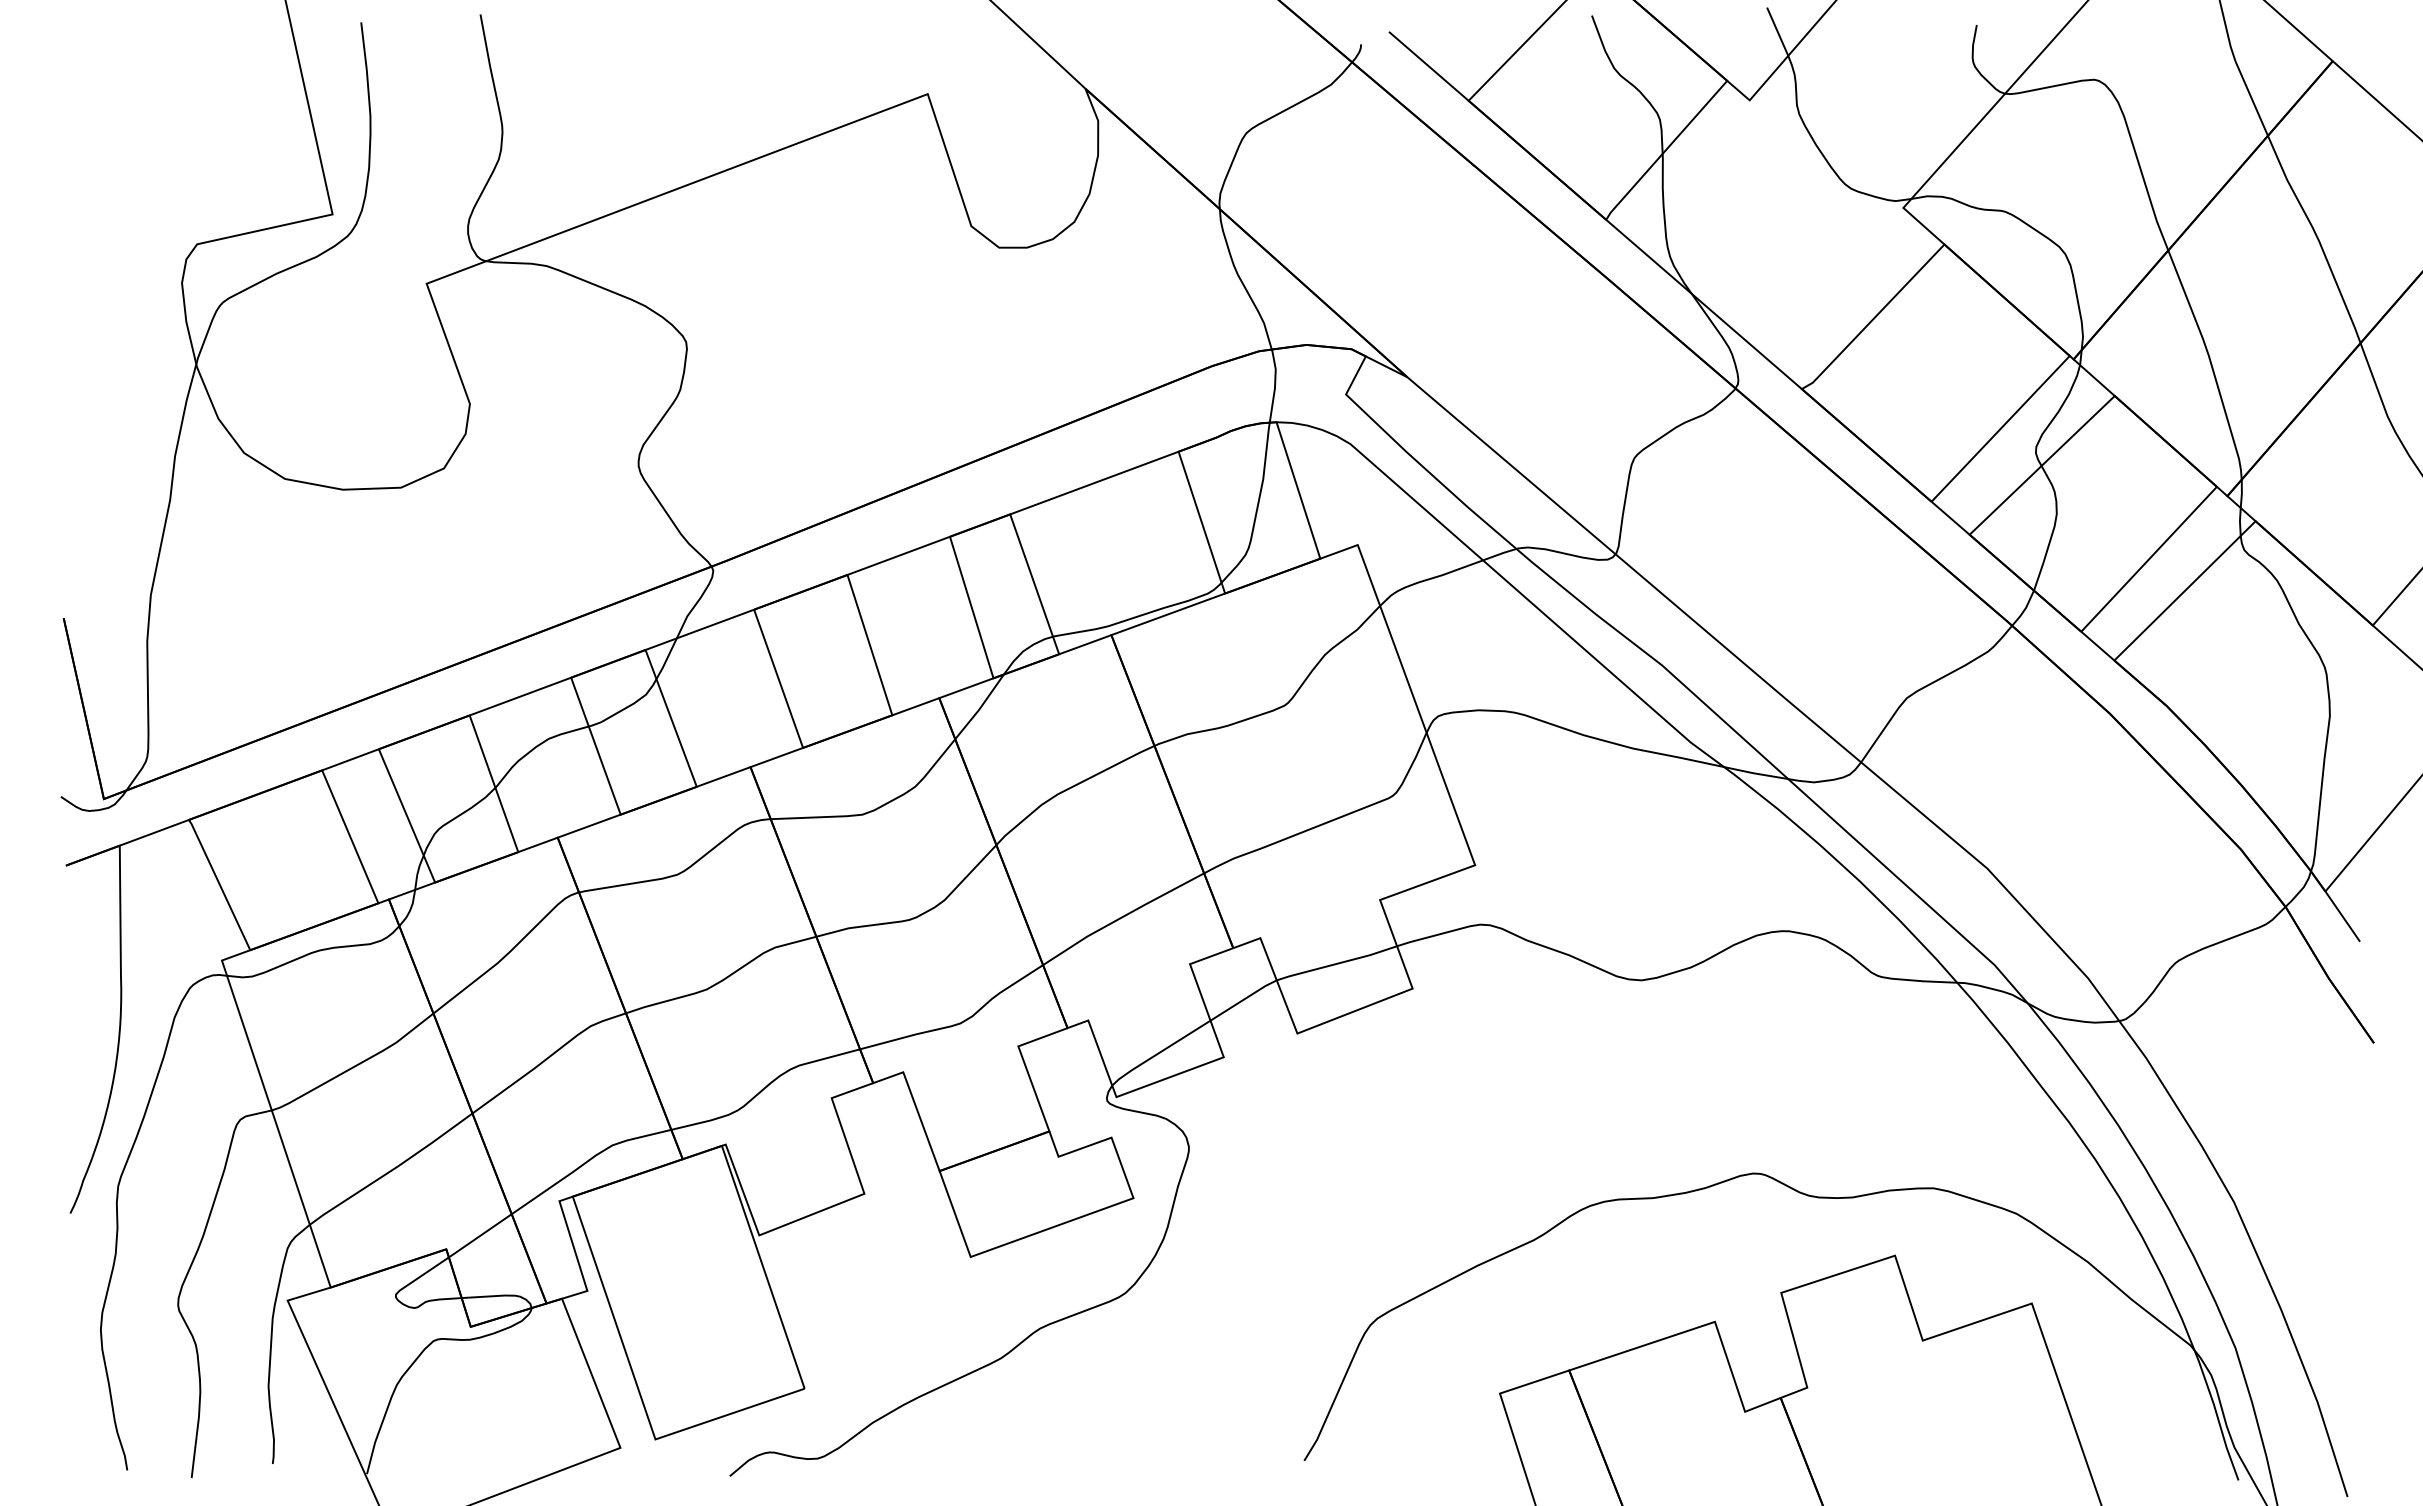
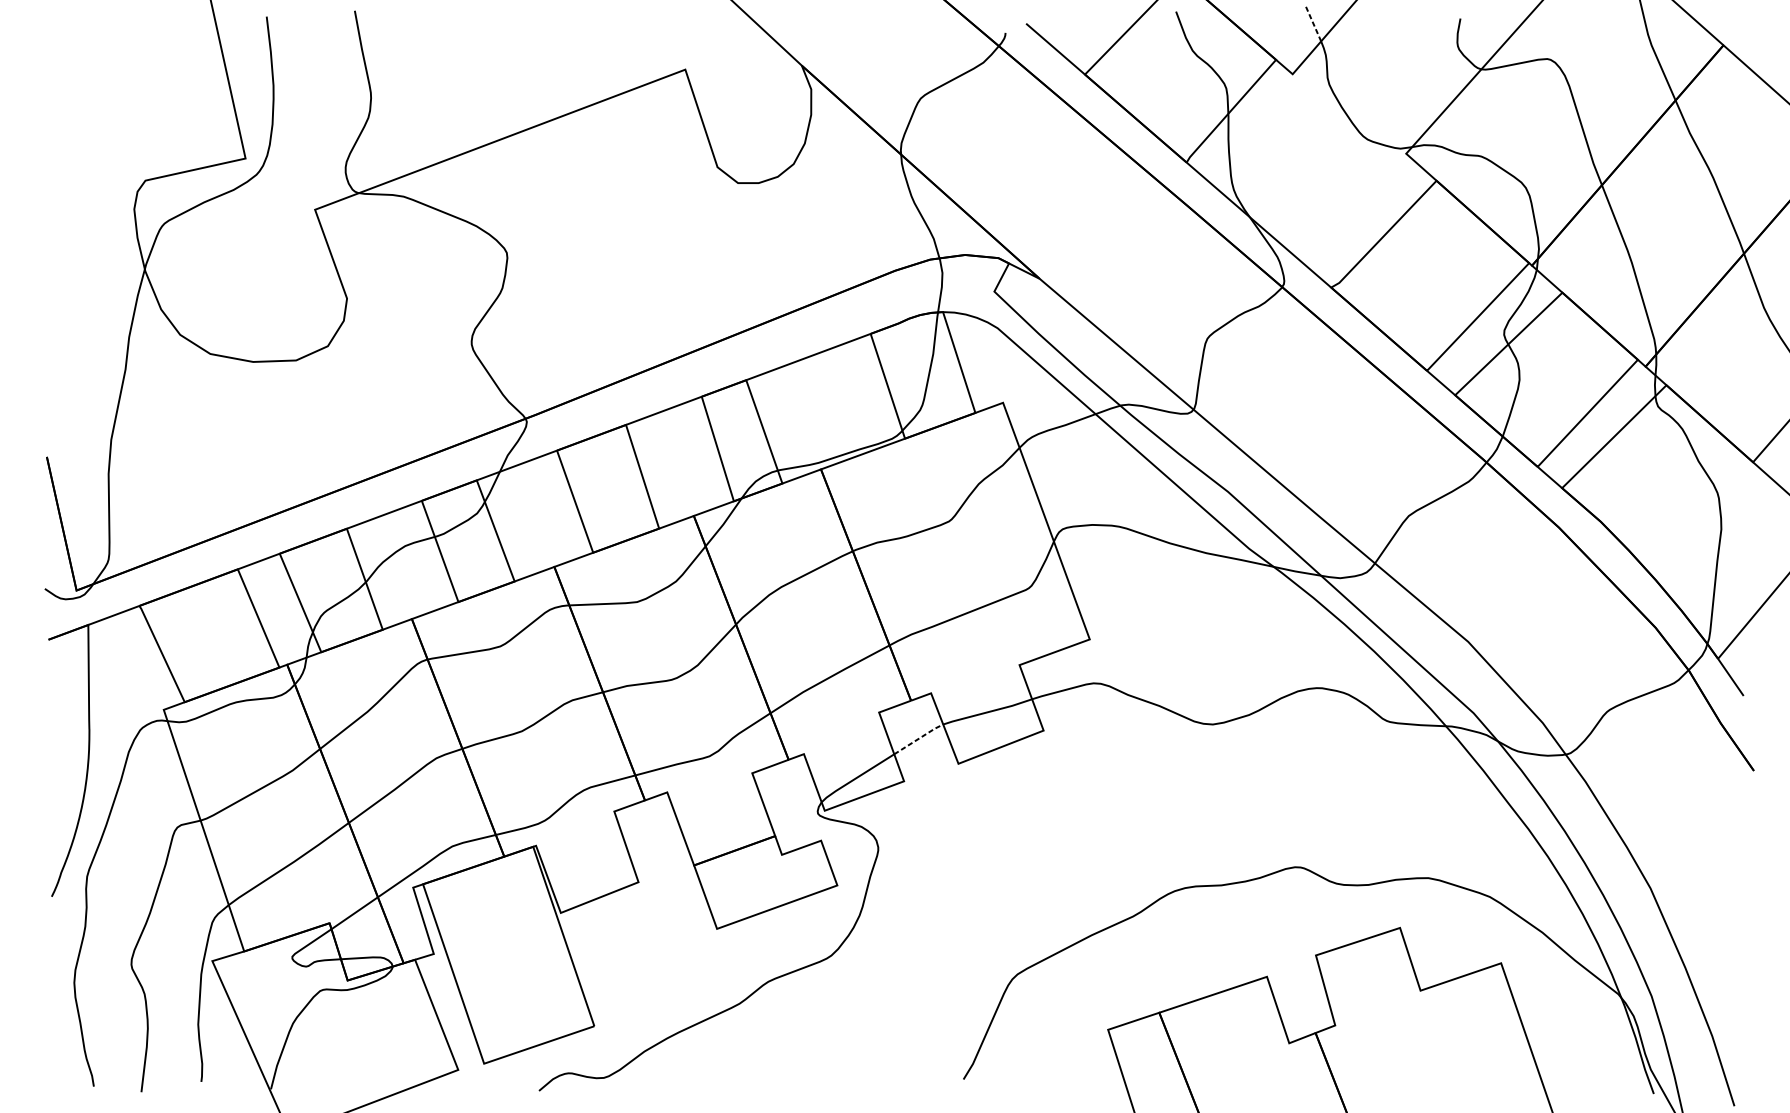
line: (1777, 31) -> (1313, 23), solid -> dashed
line: (1243, 999) -> (918, 738), solid -> dashed

